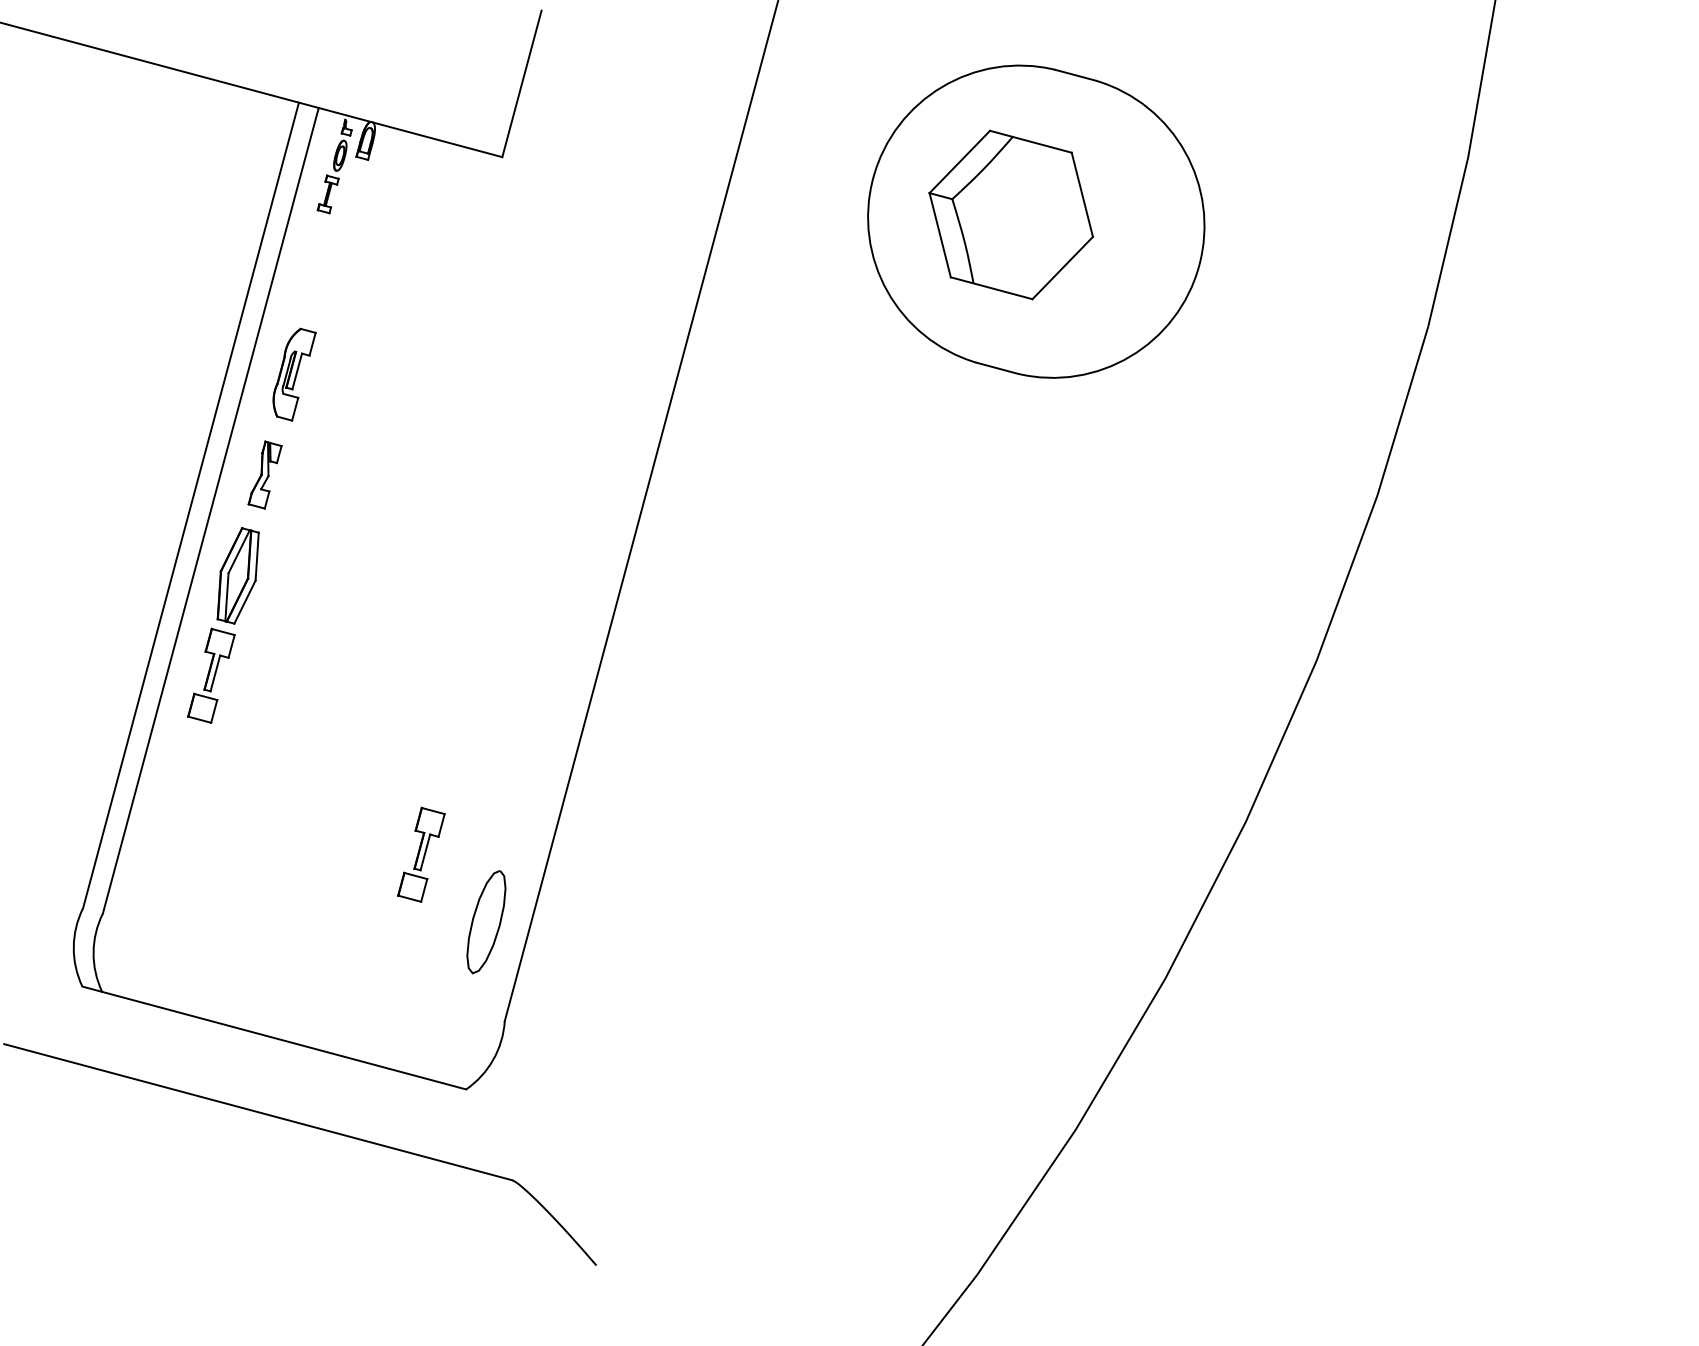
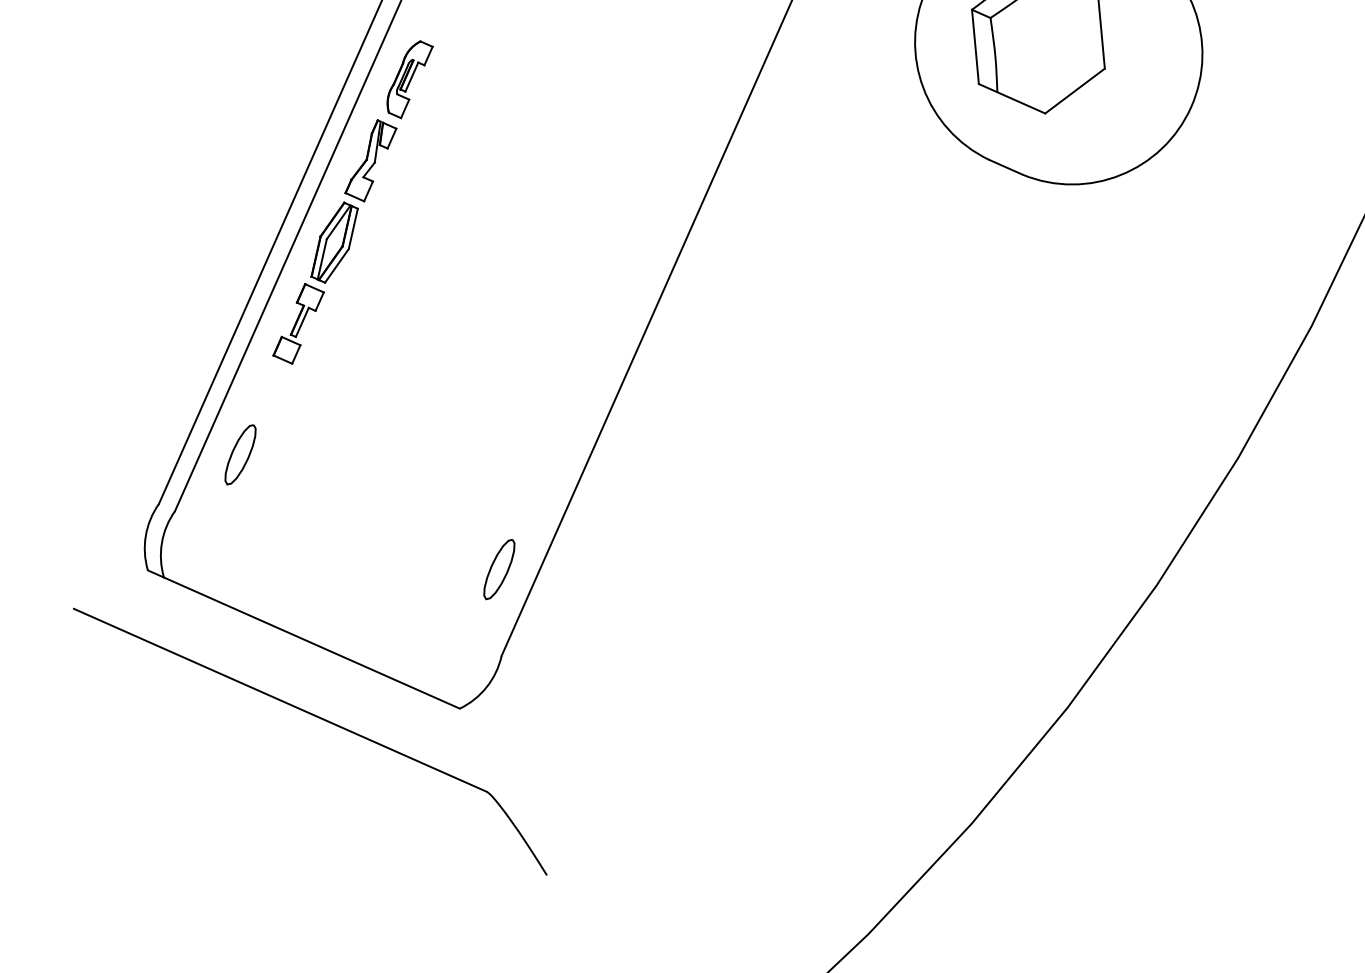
part: (264, 474) -> (370, 160), size x1.43
part: (167, 836) -> (240, 454), added
part: (421, 854) -> (453, 503), removed
part: (486, 922) -> (499, 569), size x0.71

